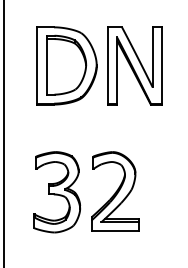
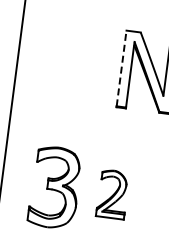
part: (66, 65) -> (80, 63), removed
line: (107, 65) -> (121, 68), solid -> dashed
part: (115, 191) -> (113, 194), size x0.6

